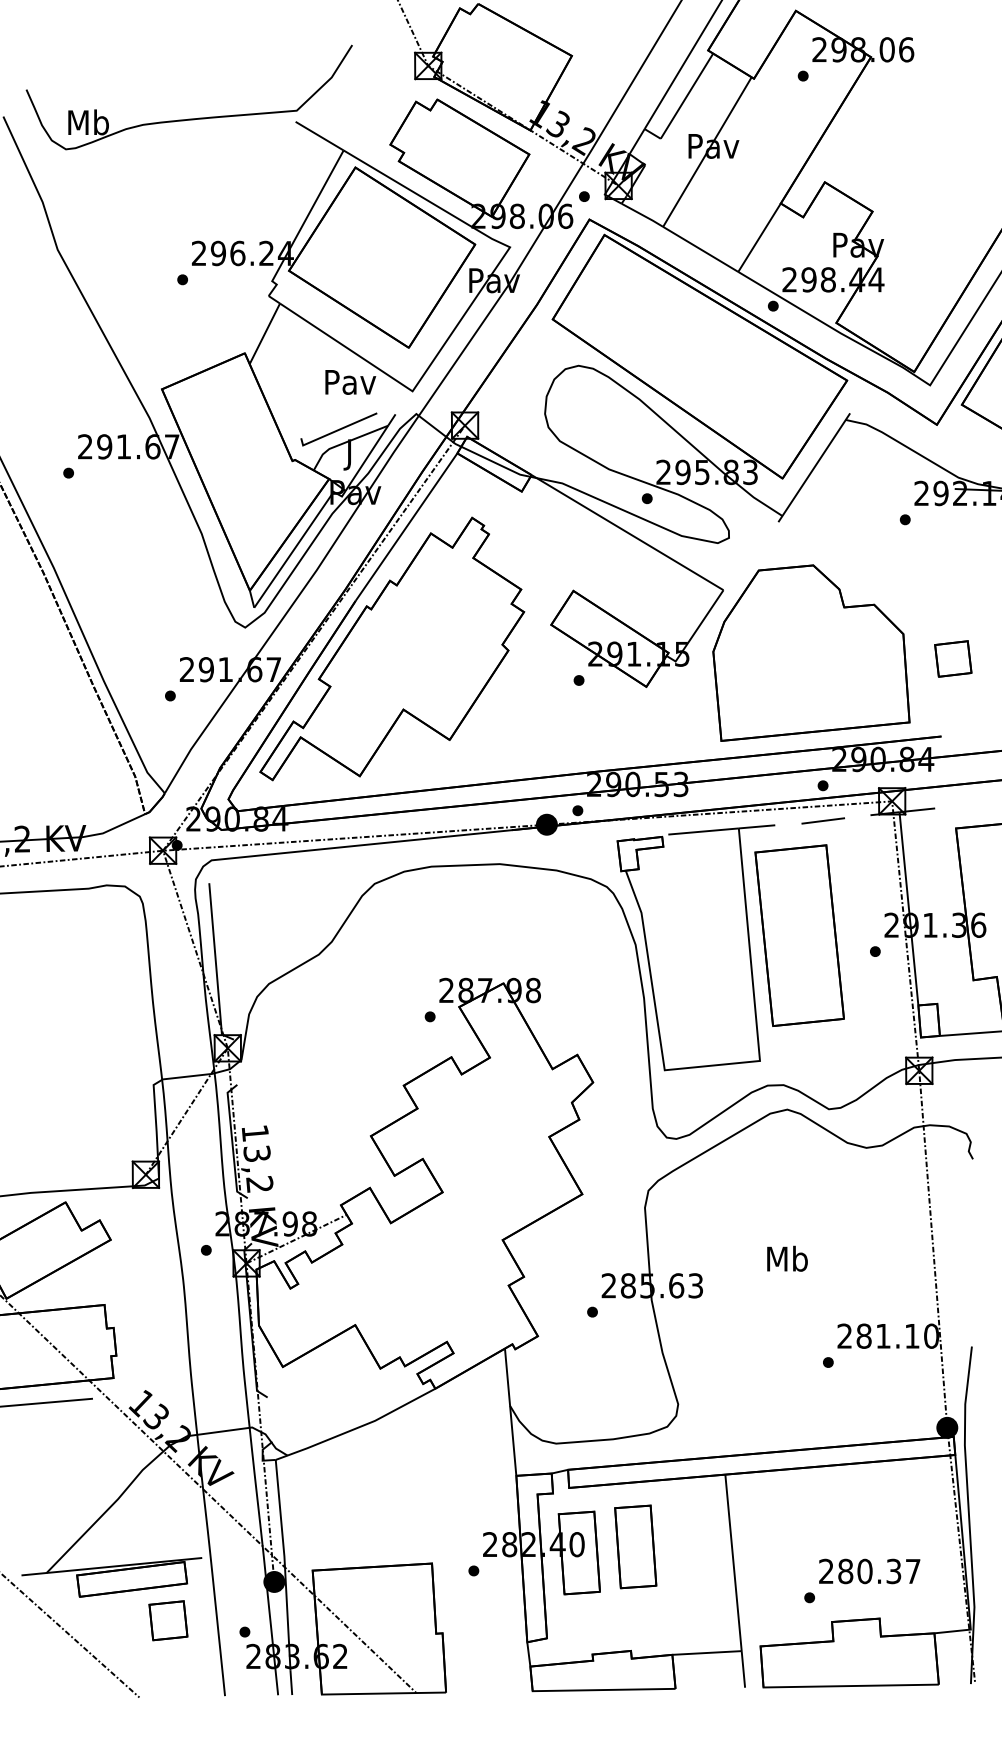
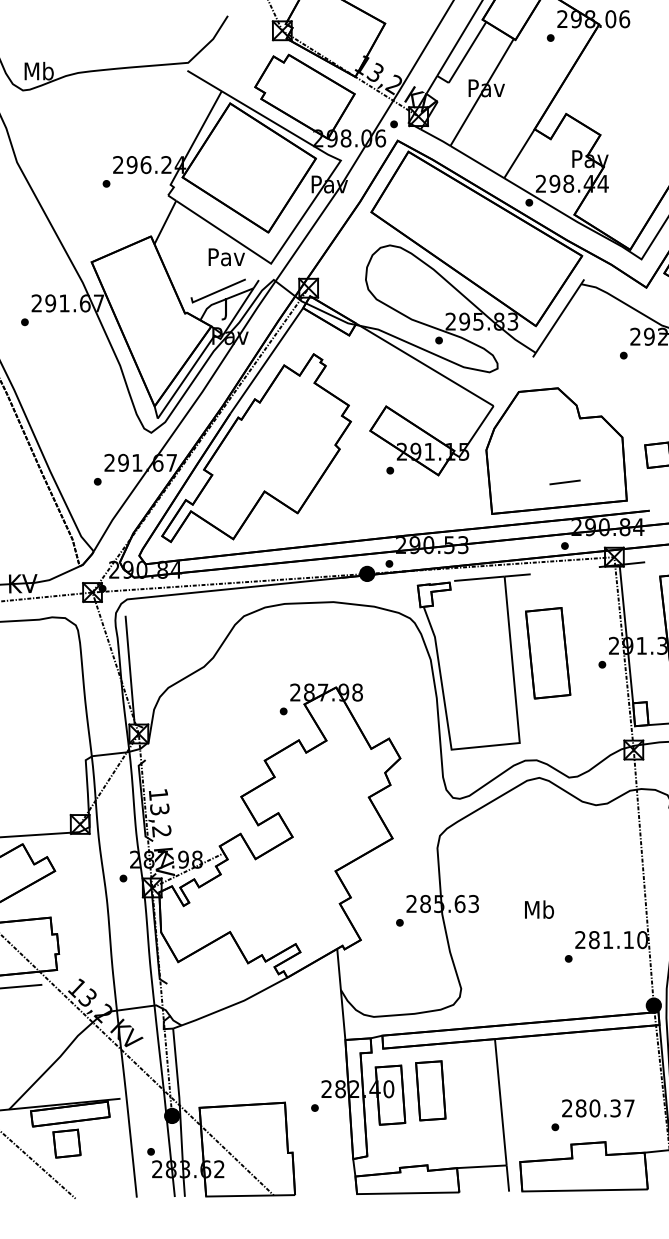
line: (822, 820) -> (564, 482), moved
part: (799, 935) -> (548, 653), size x0.7
text: (787, 1258) -> (539, 909), moved
part: (168, 1620) -> (67, 1143), moved

